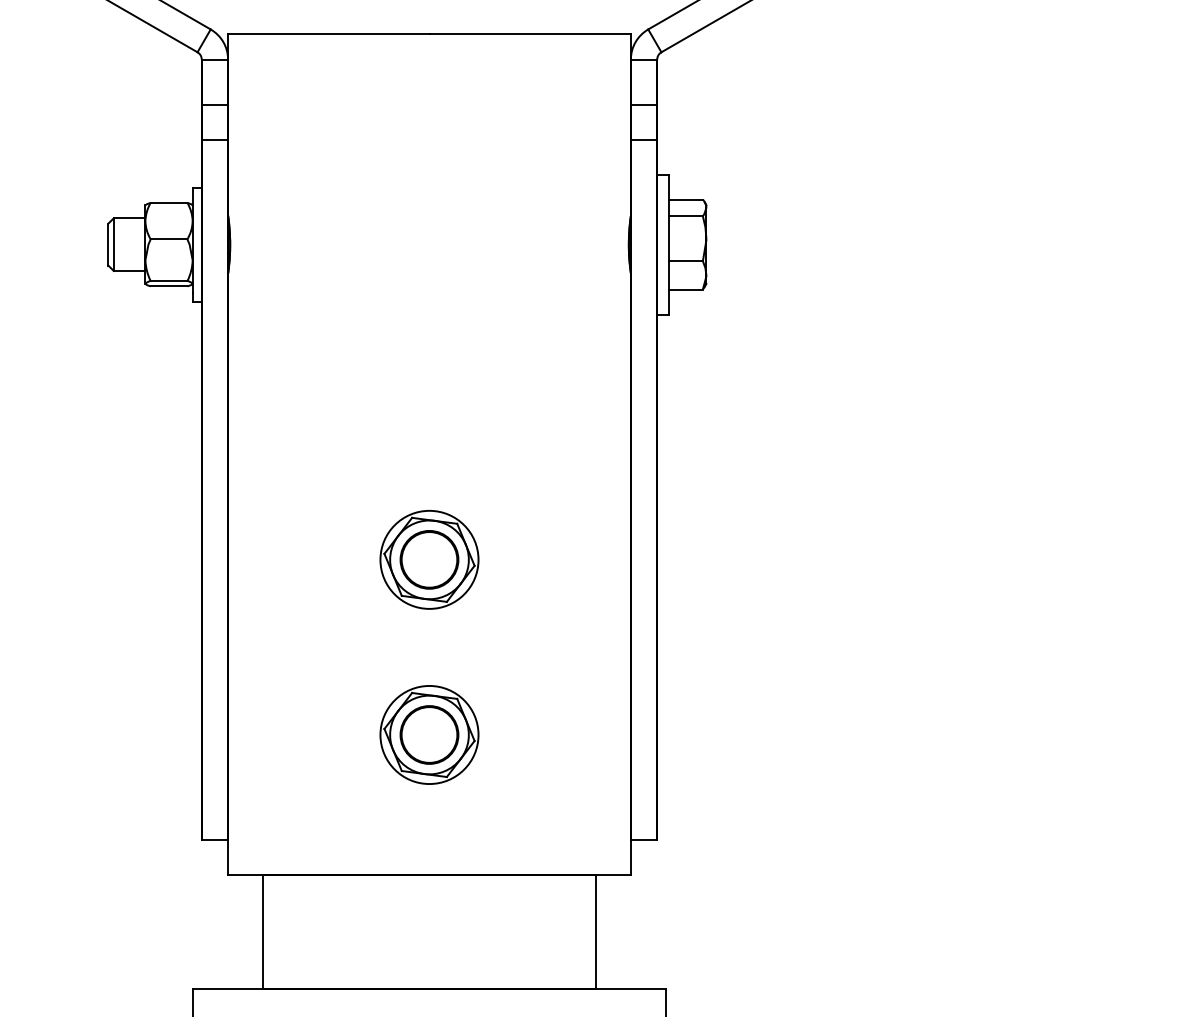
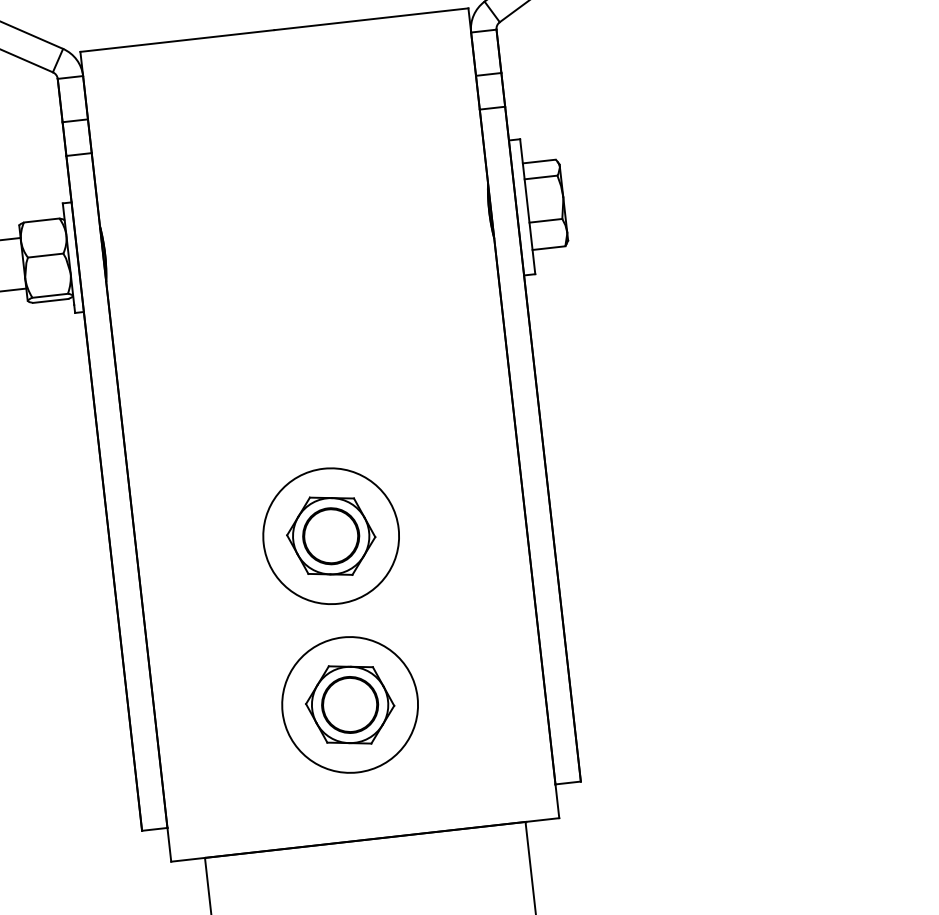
circle: (429, 559) -> (331, 535), size x1.43
circle: (429, 734) -> (350, 704), size x1.43

